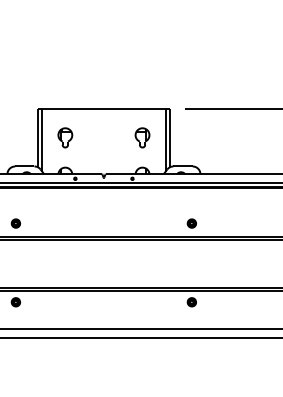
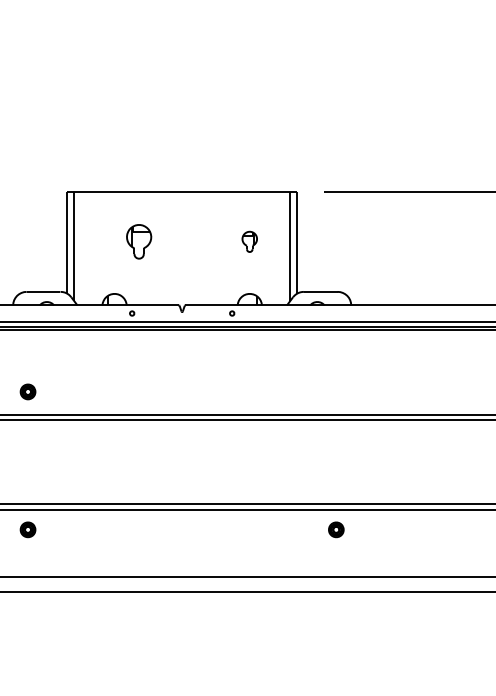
part: (65, 137) -> (139, 241), moved
part: (142, 137) -> (249, 241), size x0.6
part: (191, 223) -> (335, 391), removed

